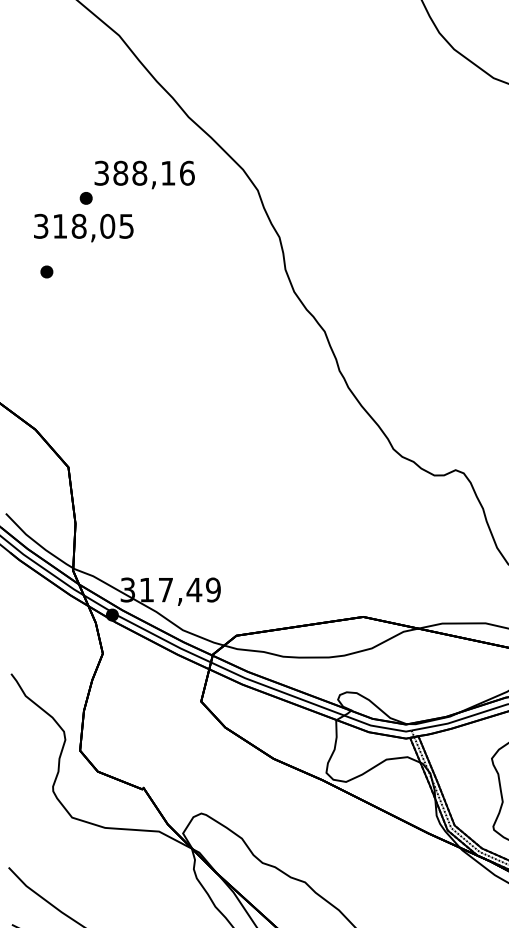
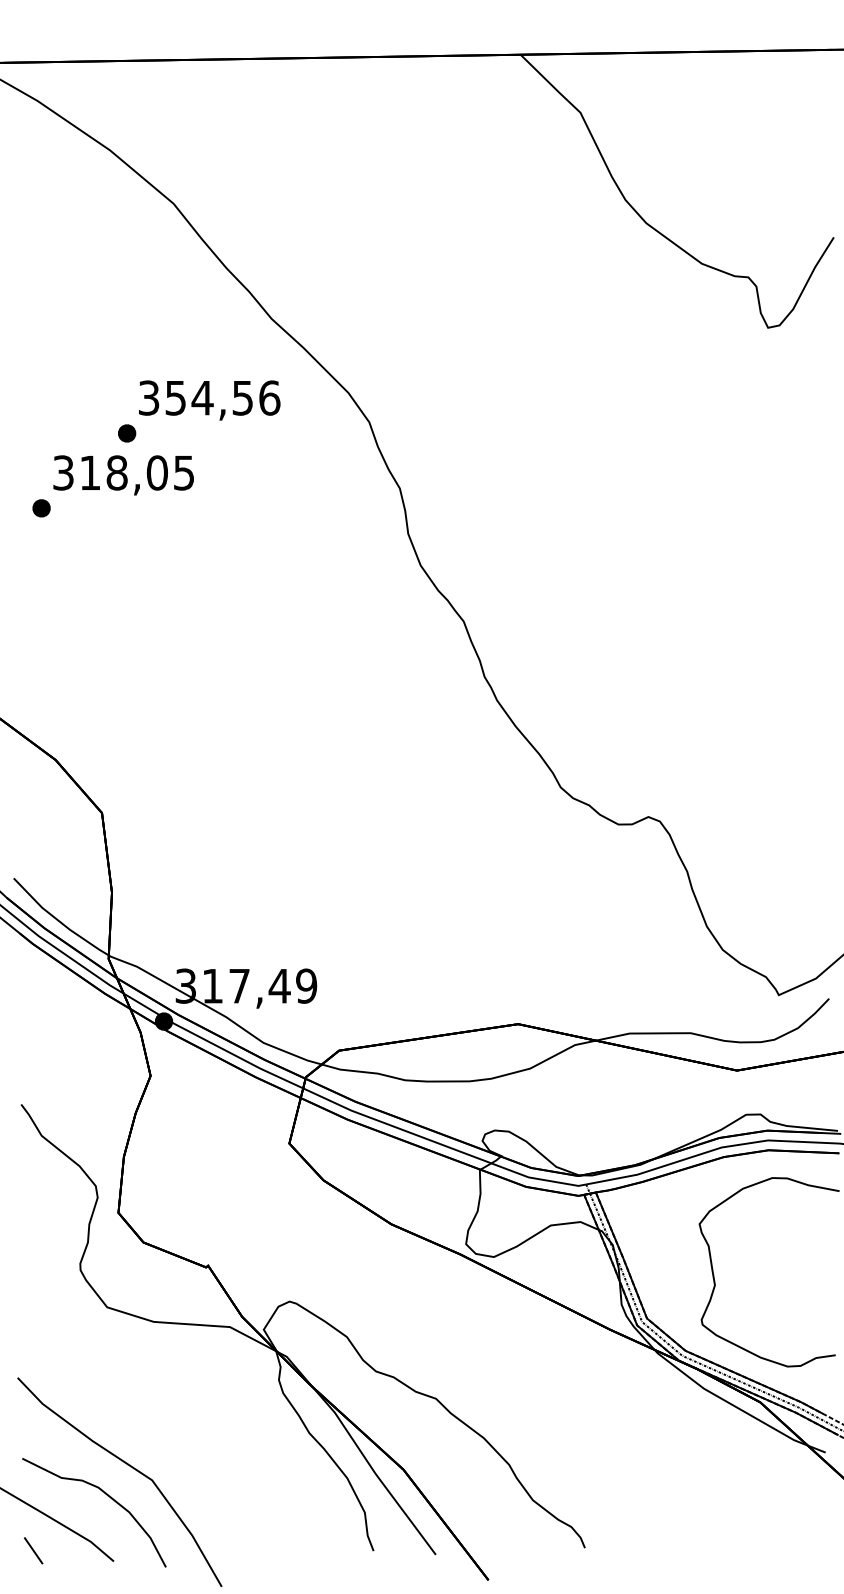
text: (143, 172) -> (208, 397), 388,16 -> 354,56
part: (46, 272) -> (41, 508), moved

